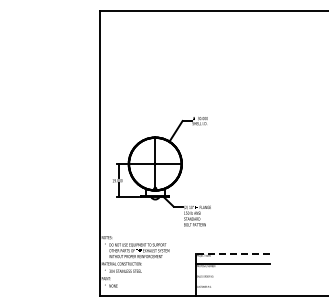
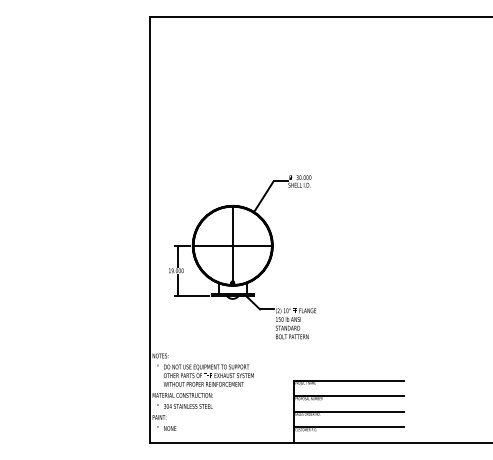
line: (232, 254) -> (348, 381), dashed -> solid
line: (232, 274) -> (348, 411), added
line: (232, 285) -> (348, 427), added

